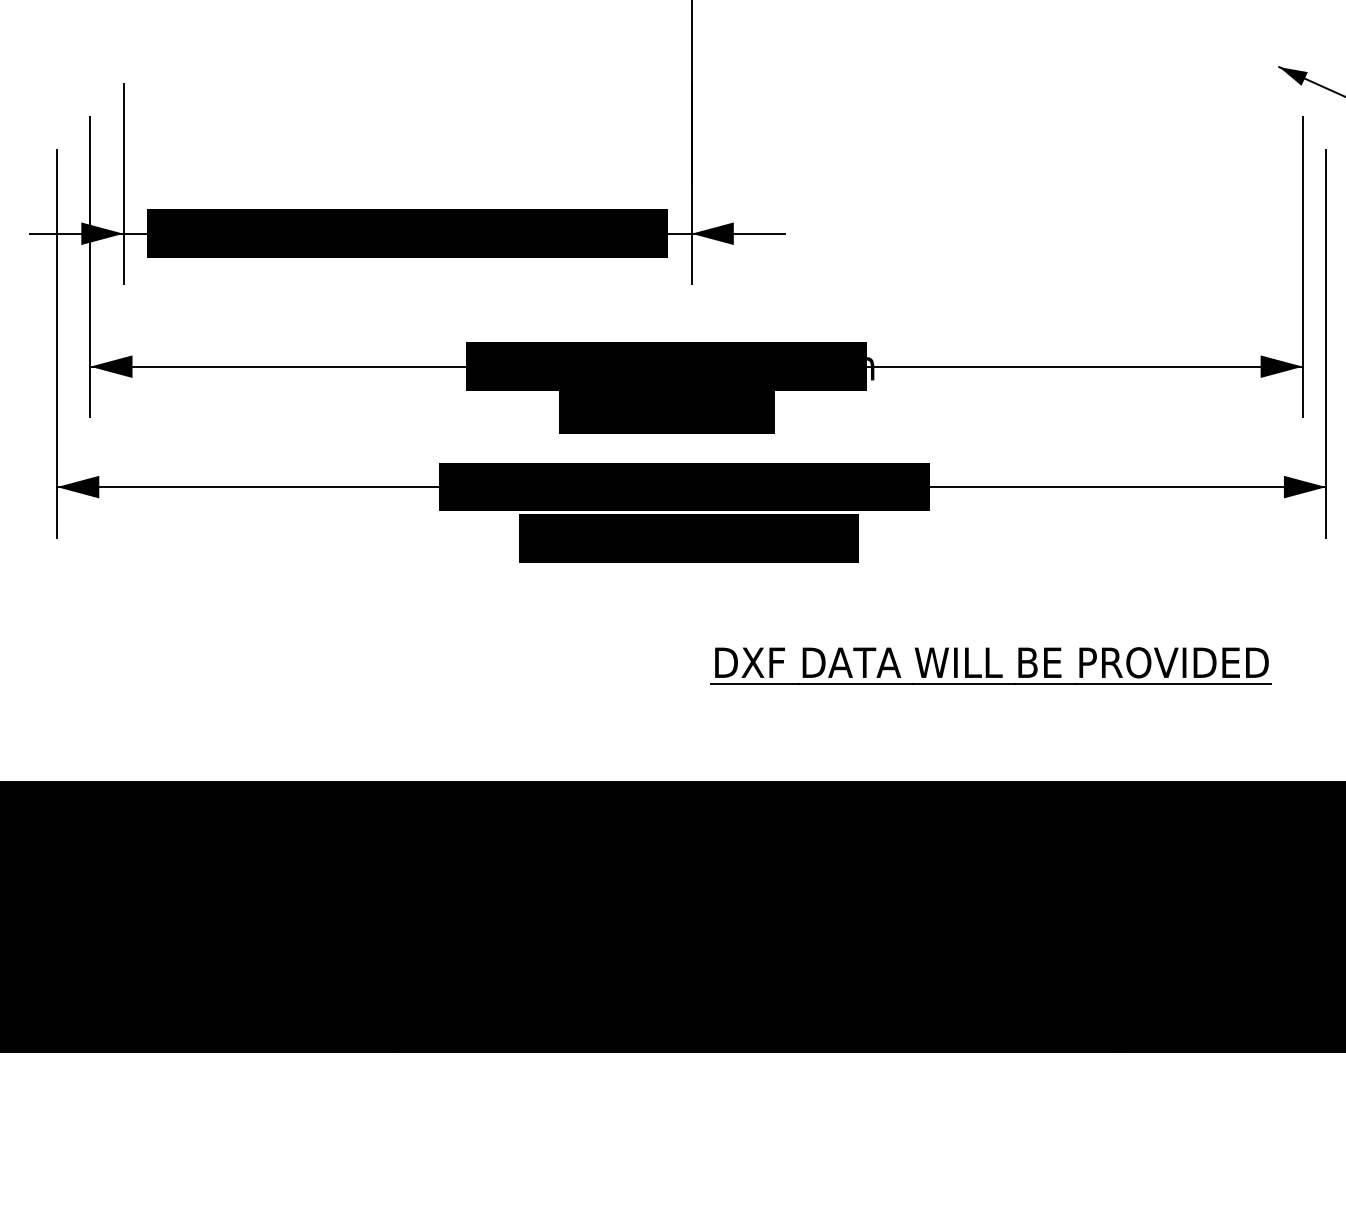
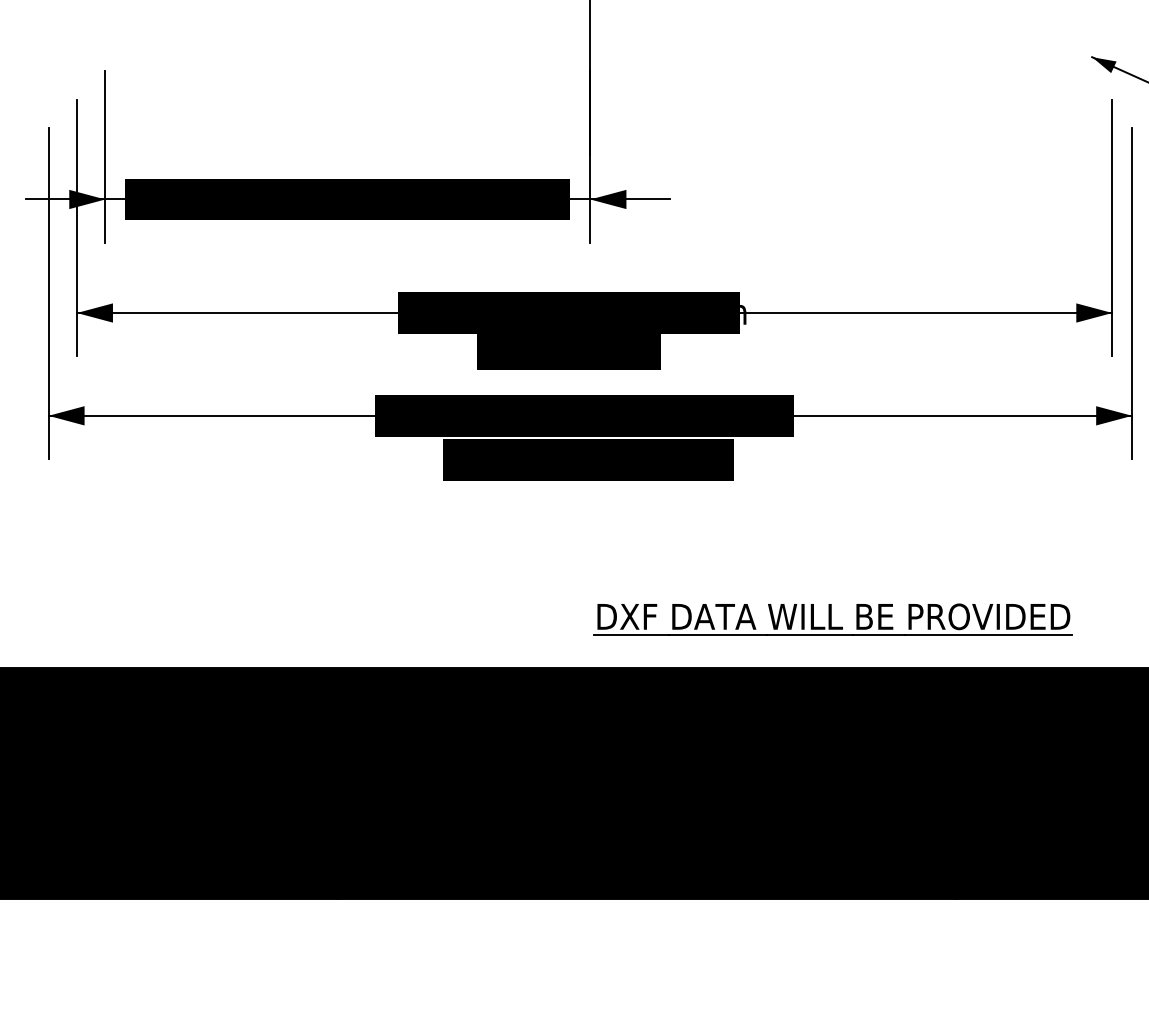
part: (990, 665) -> (832, 619), moved

